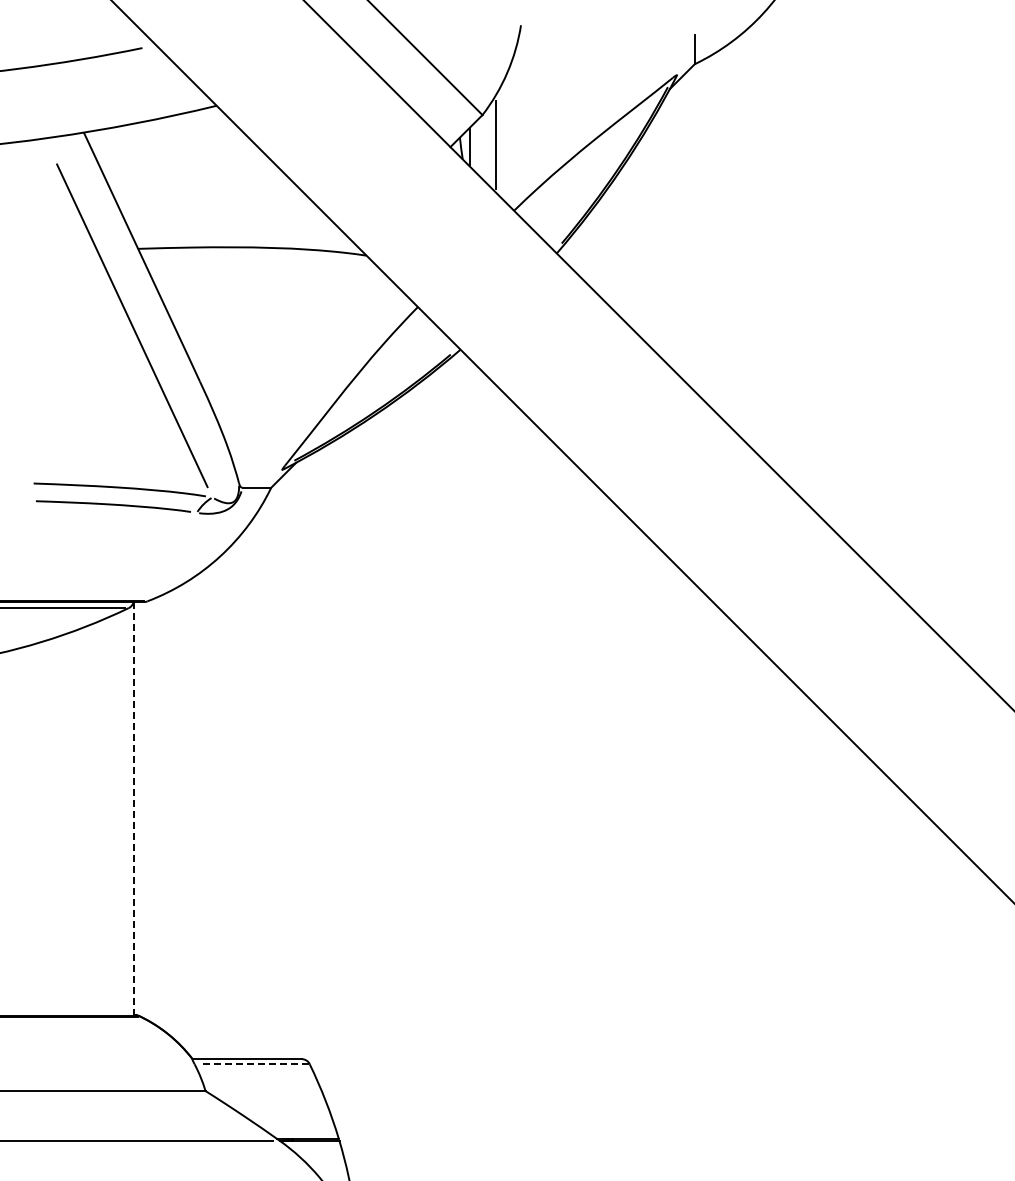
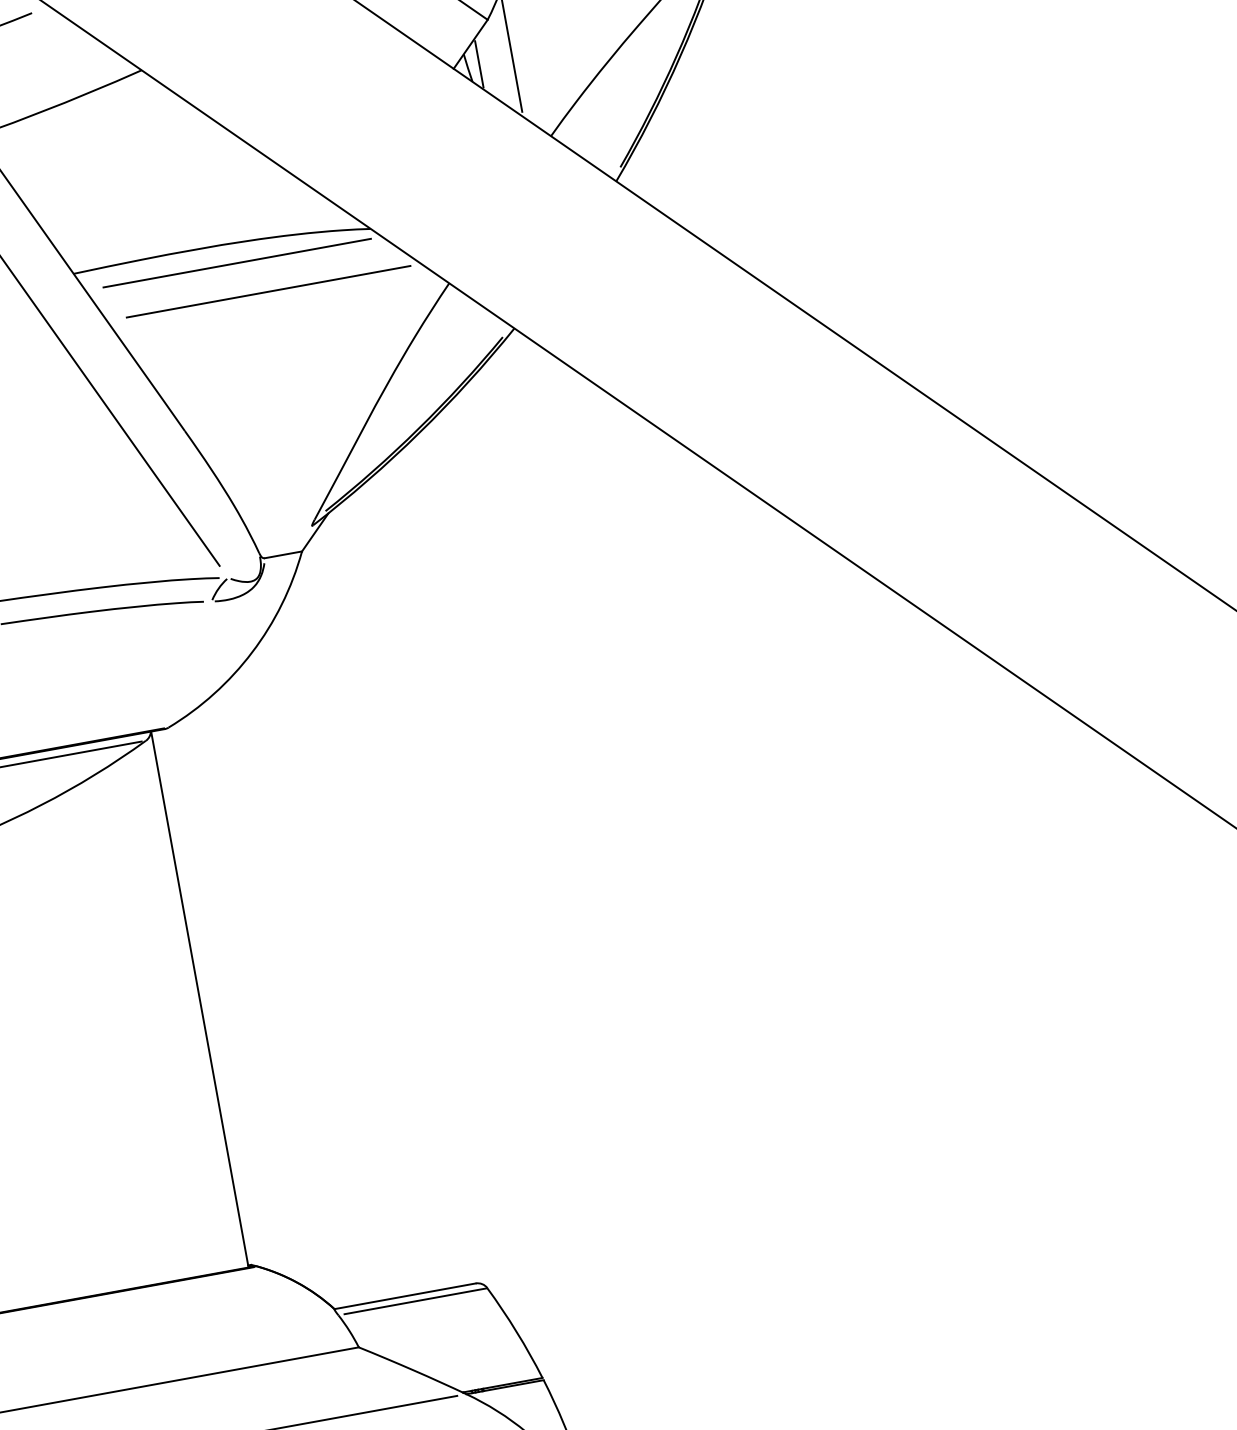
line: (261, 263) -> (236, 263), added
line: (281, 288) -> (268, 291), added
line: (133, 808) -> (199, 998), dashed -> solid
line: (254, 1064) -> (415, 1301), dashed -> solid

